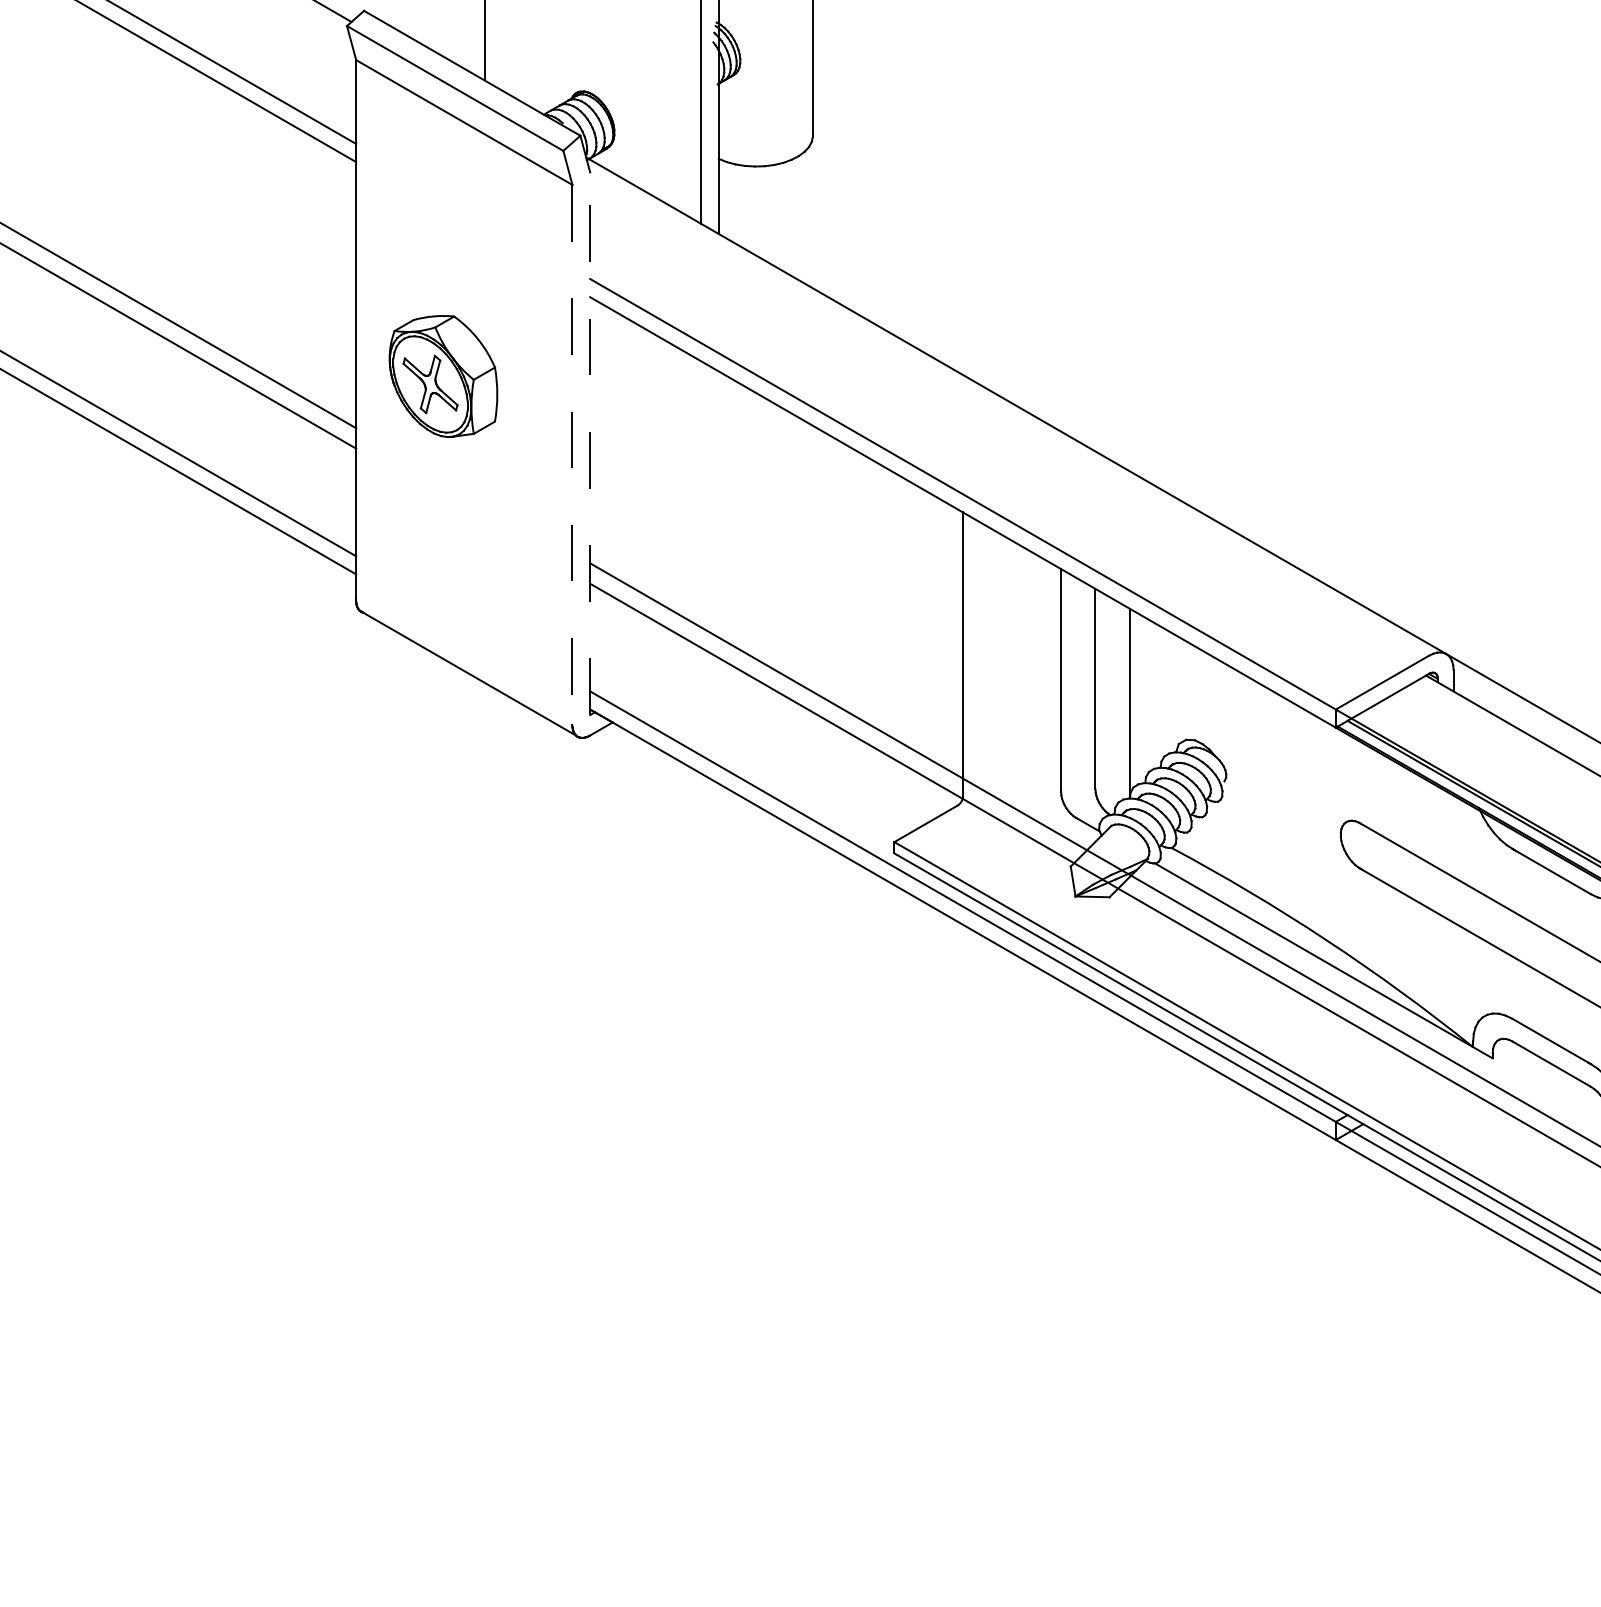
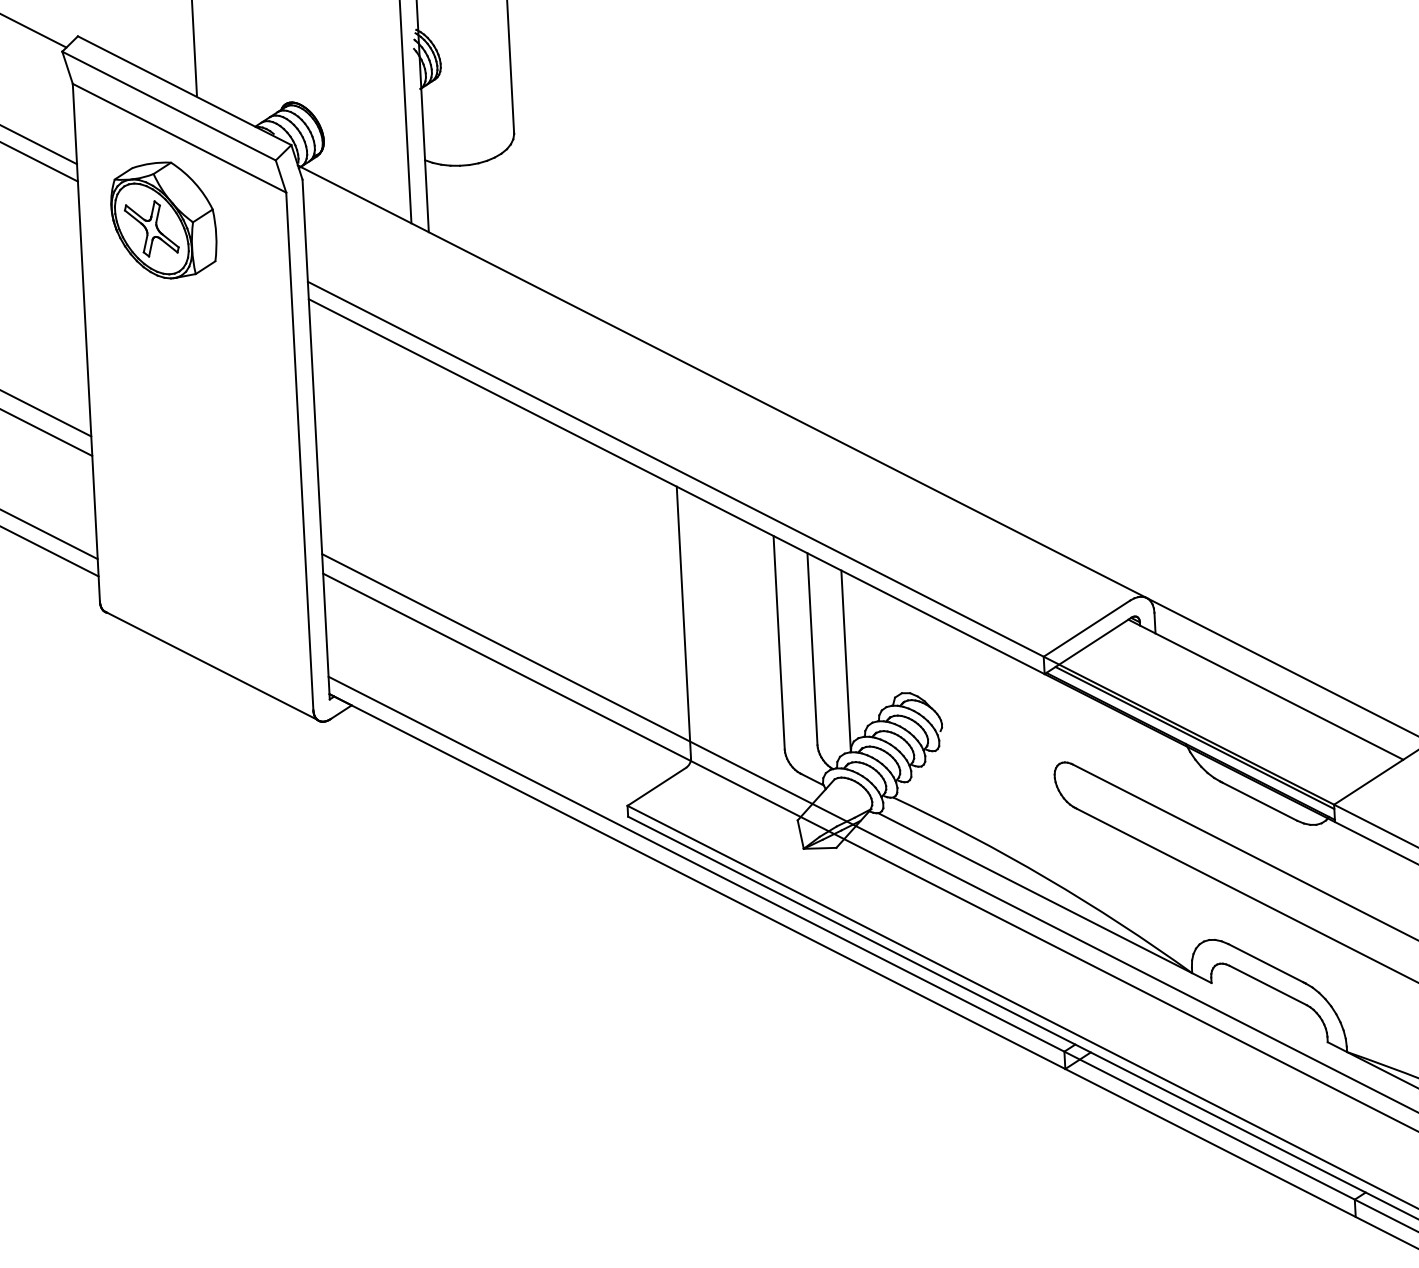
part: (443, 376) -> (163, 220), moved
line: (590, 443) -> (316, 439), dashed -> solid
line: (572, 455) -> (299, 451), dashed -> solid

